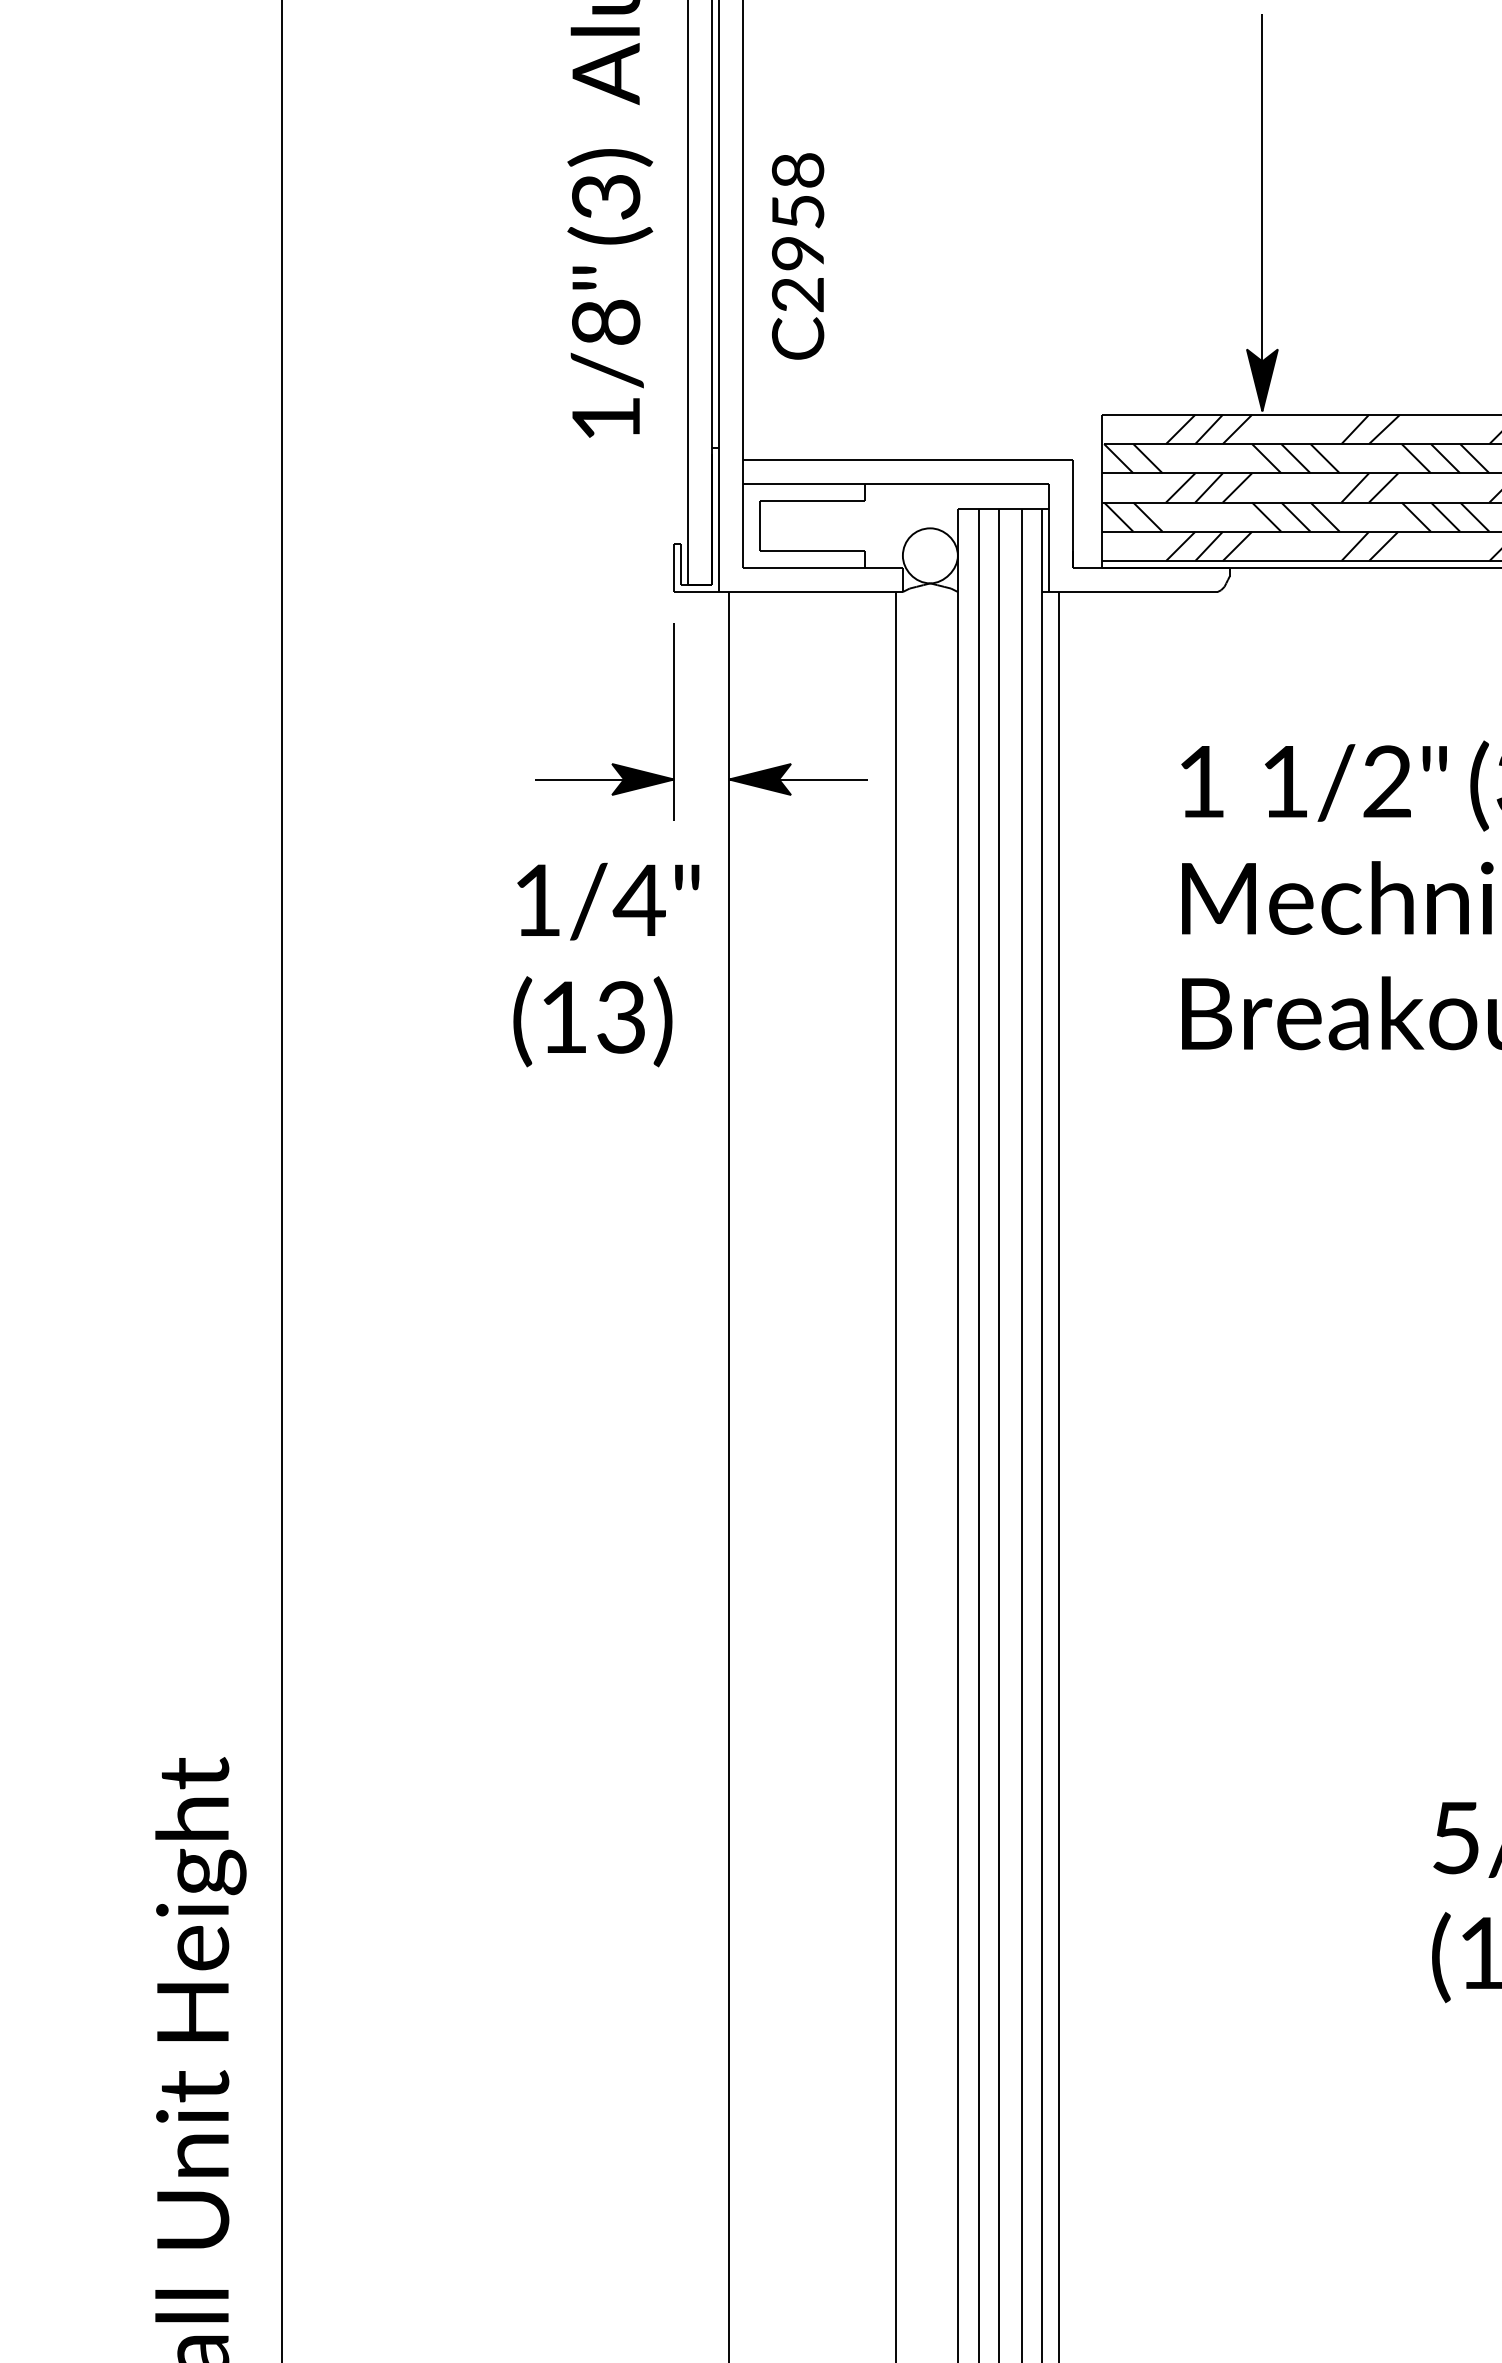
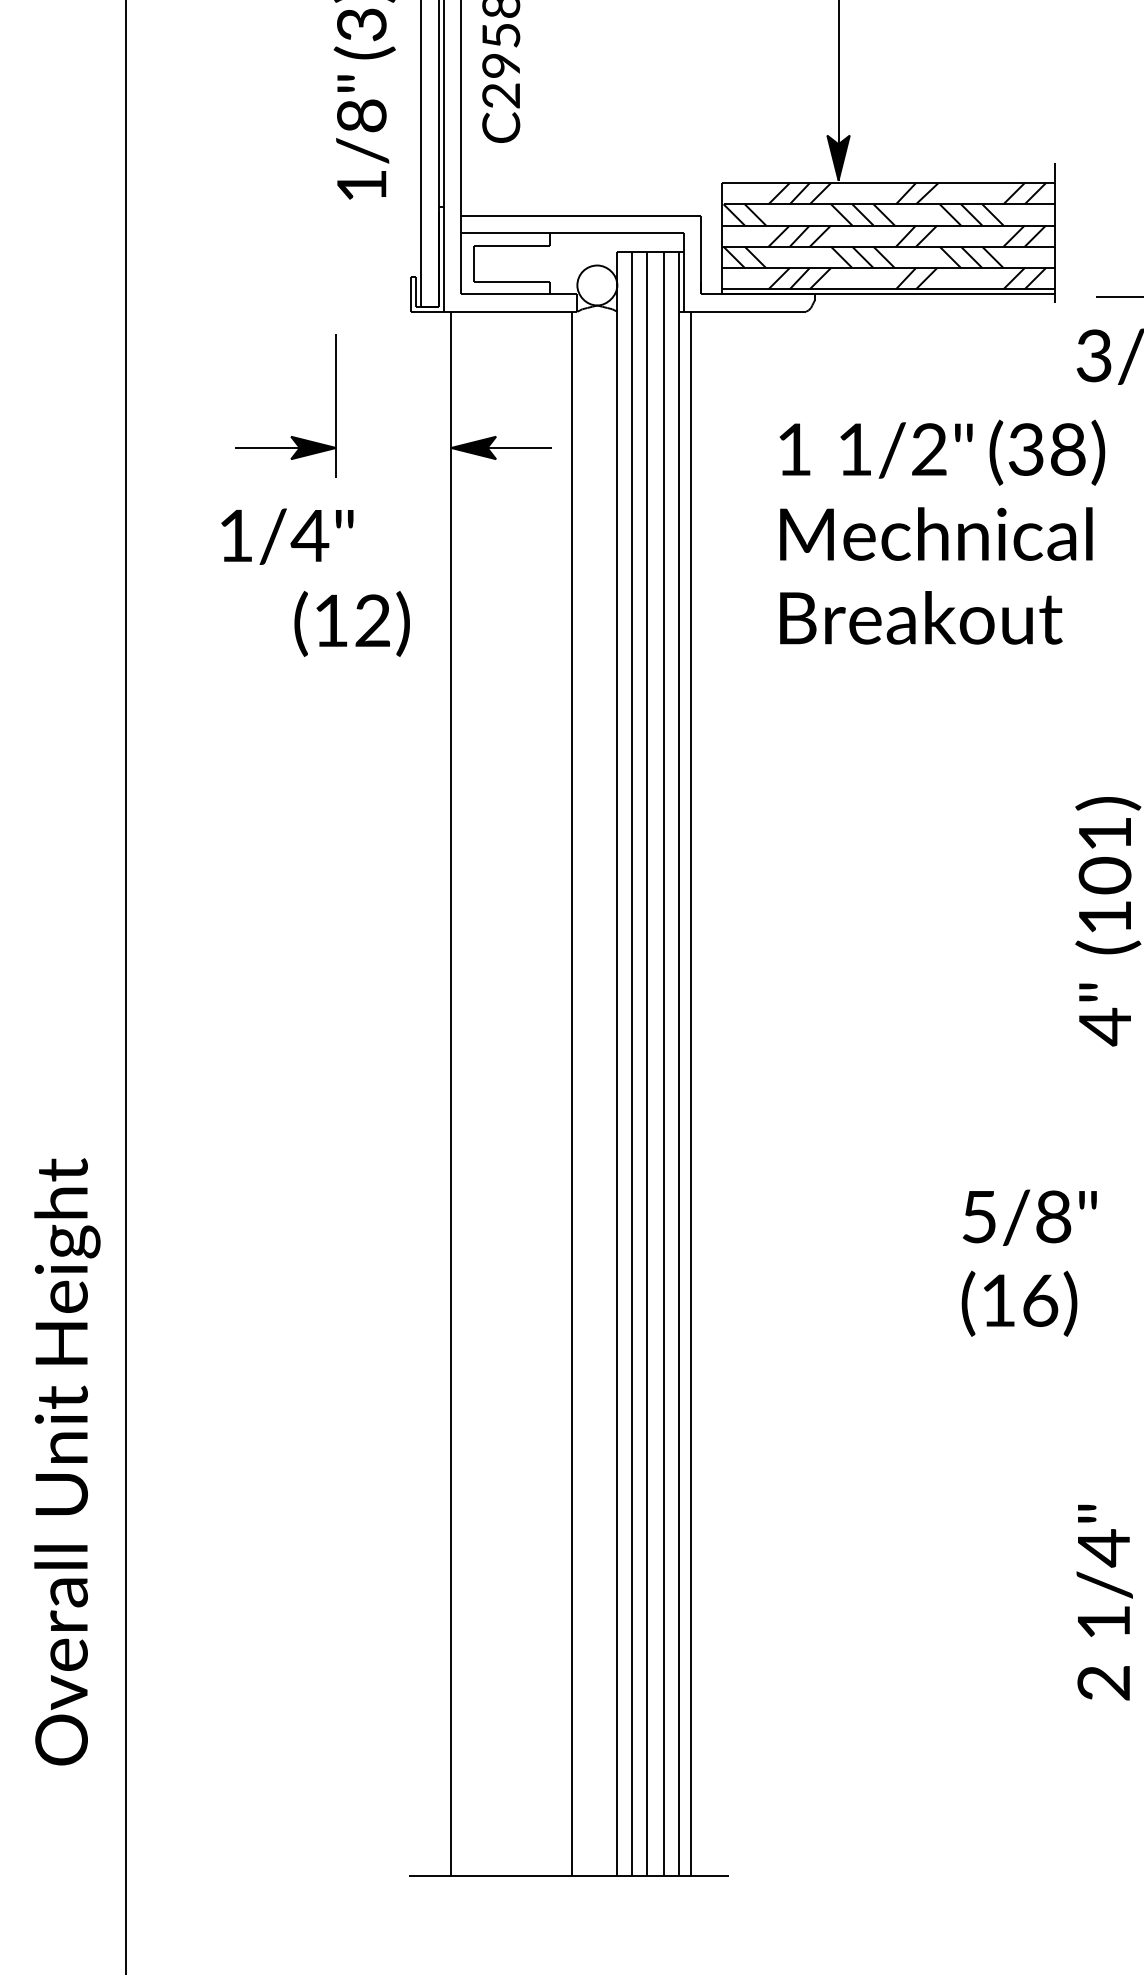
part: (612, 763) -> (291, 436), moved
text: (608, 901) -> (287, 536), moved
text: (620, 1018) -> (372, 621), (13) -> (12)

